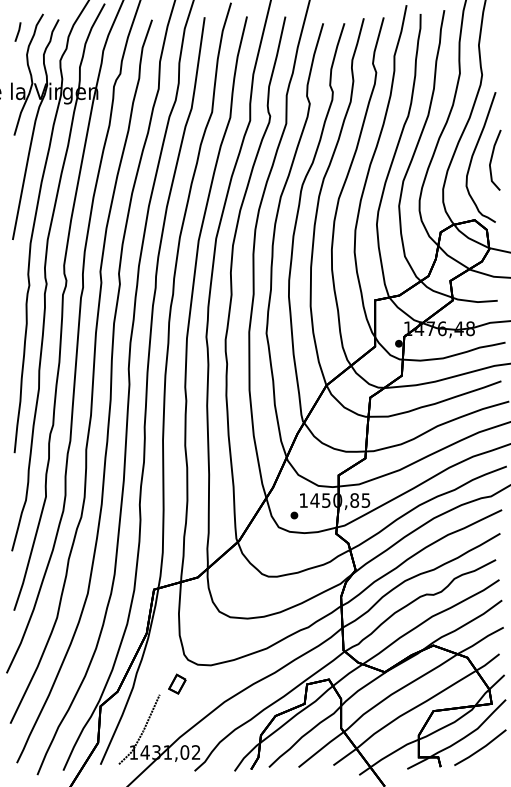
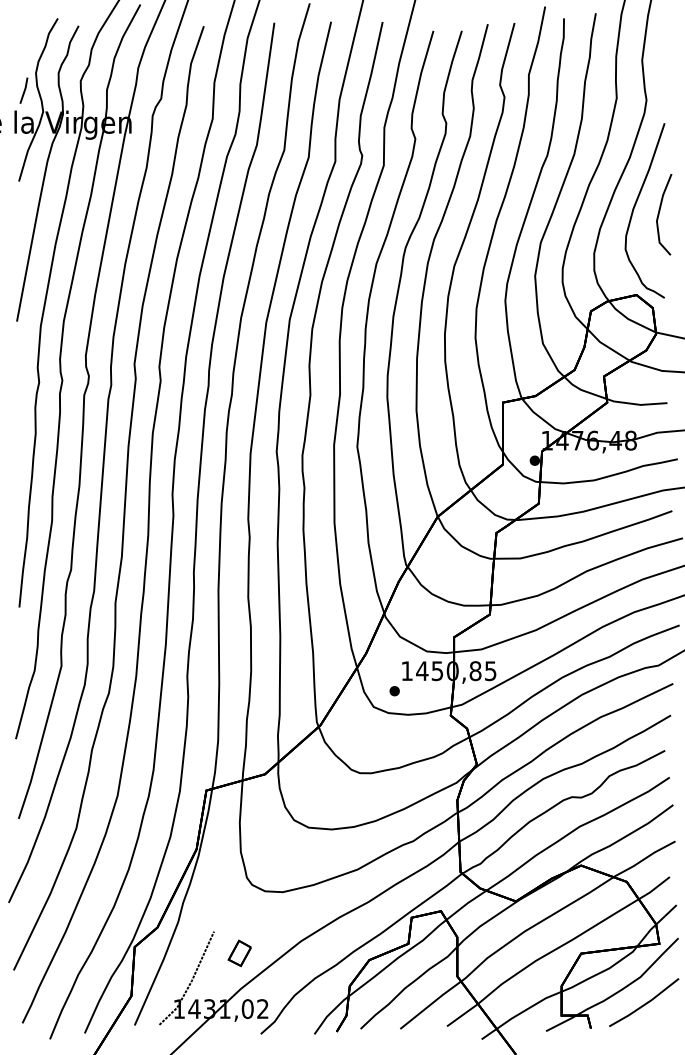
line: (17, 31) -> (23, 90), moved
part: (177, 684) -> (239, 953), moved

